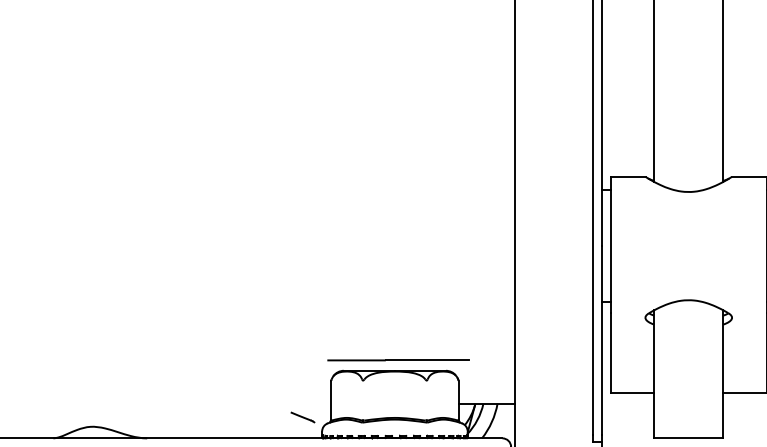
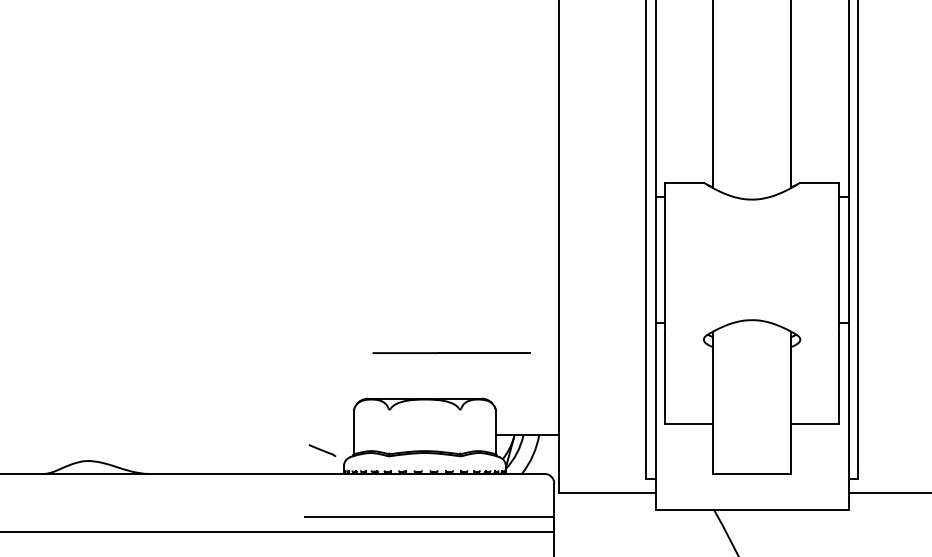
line: (398, 359) -> (451, 352), moved

